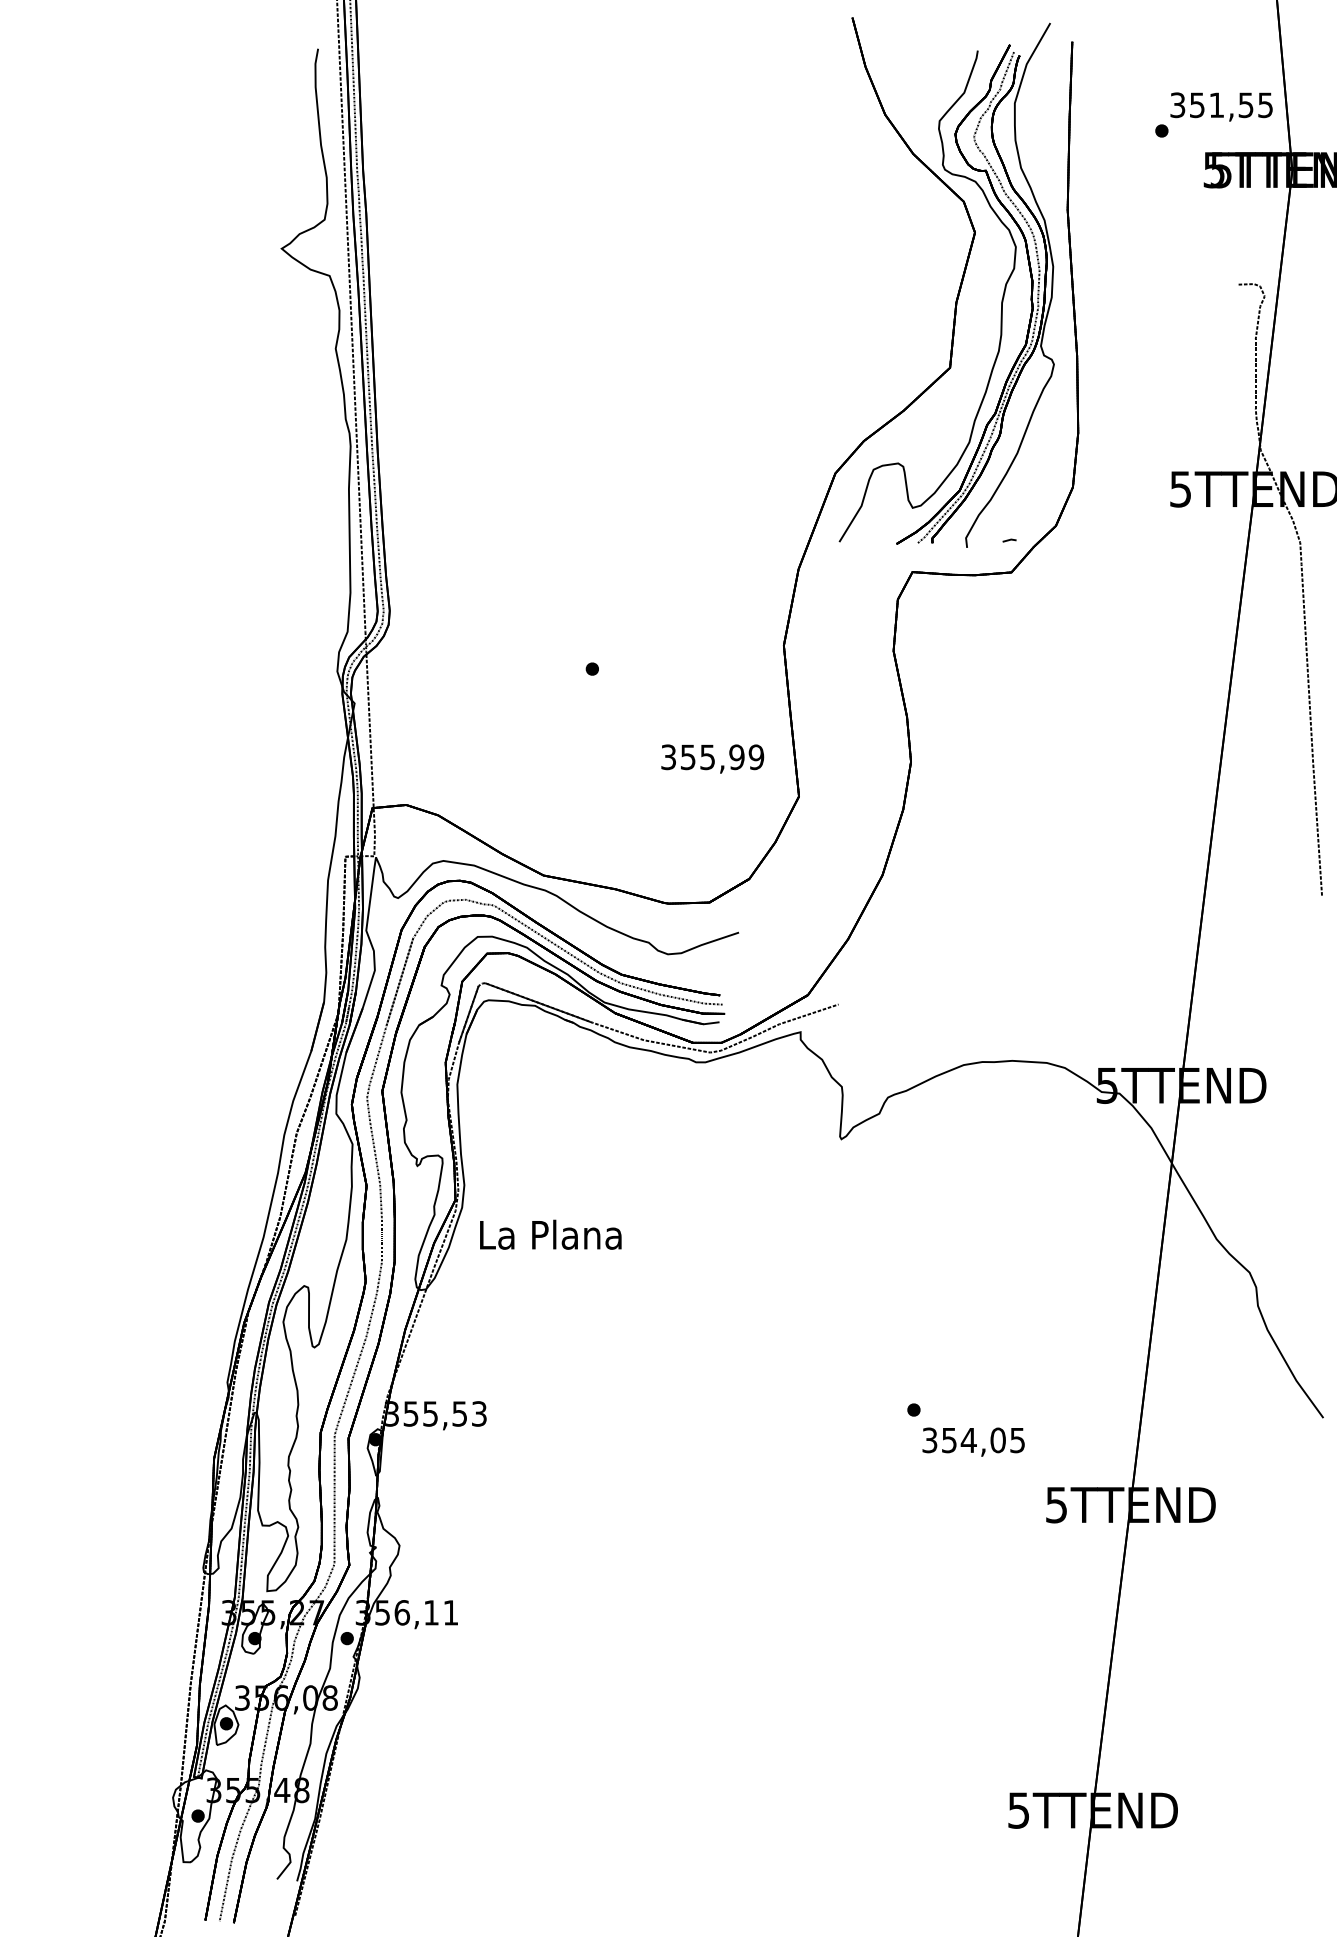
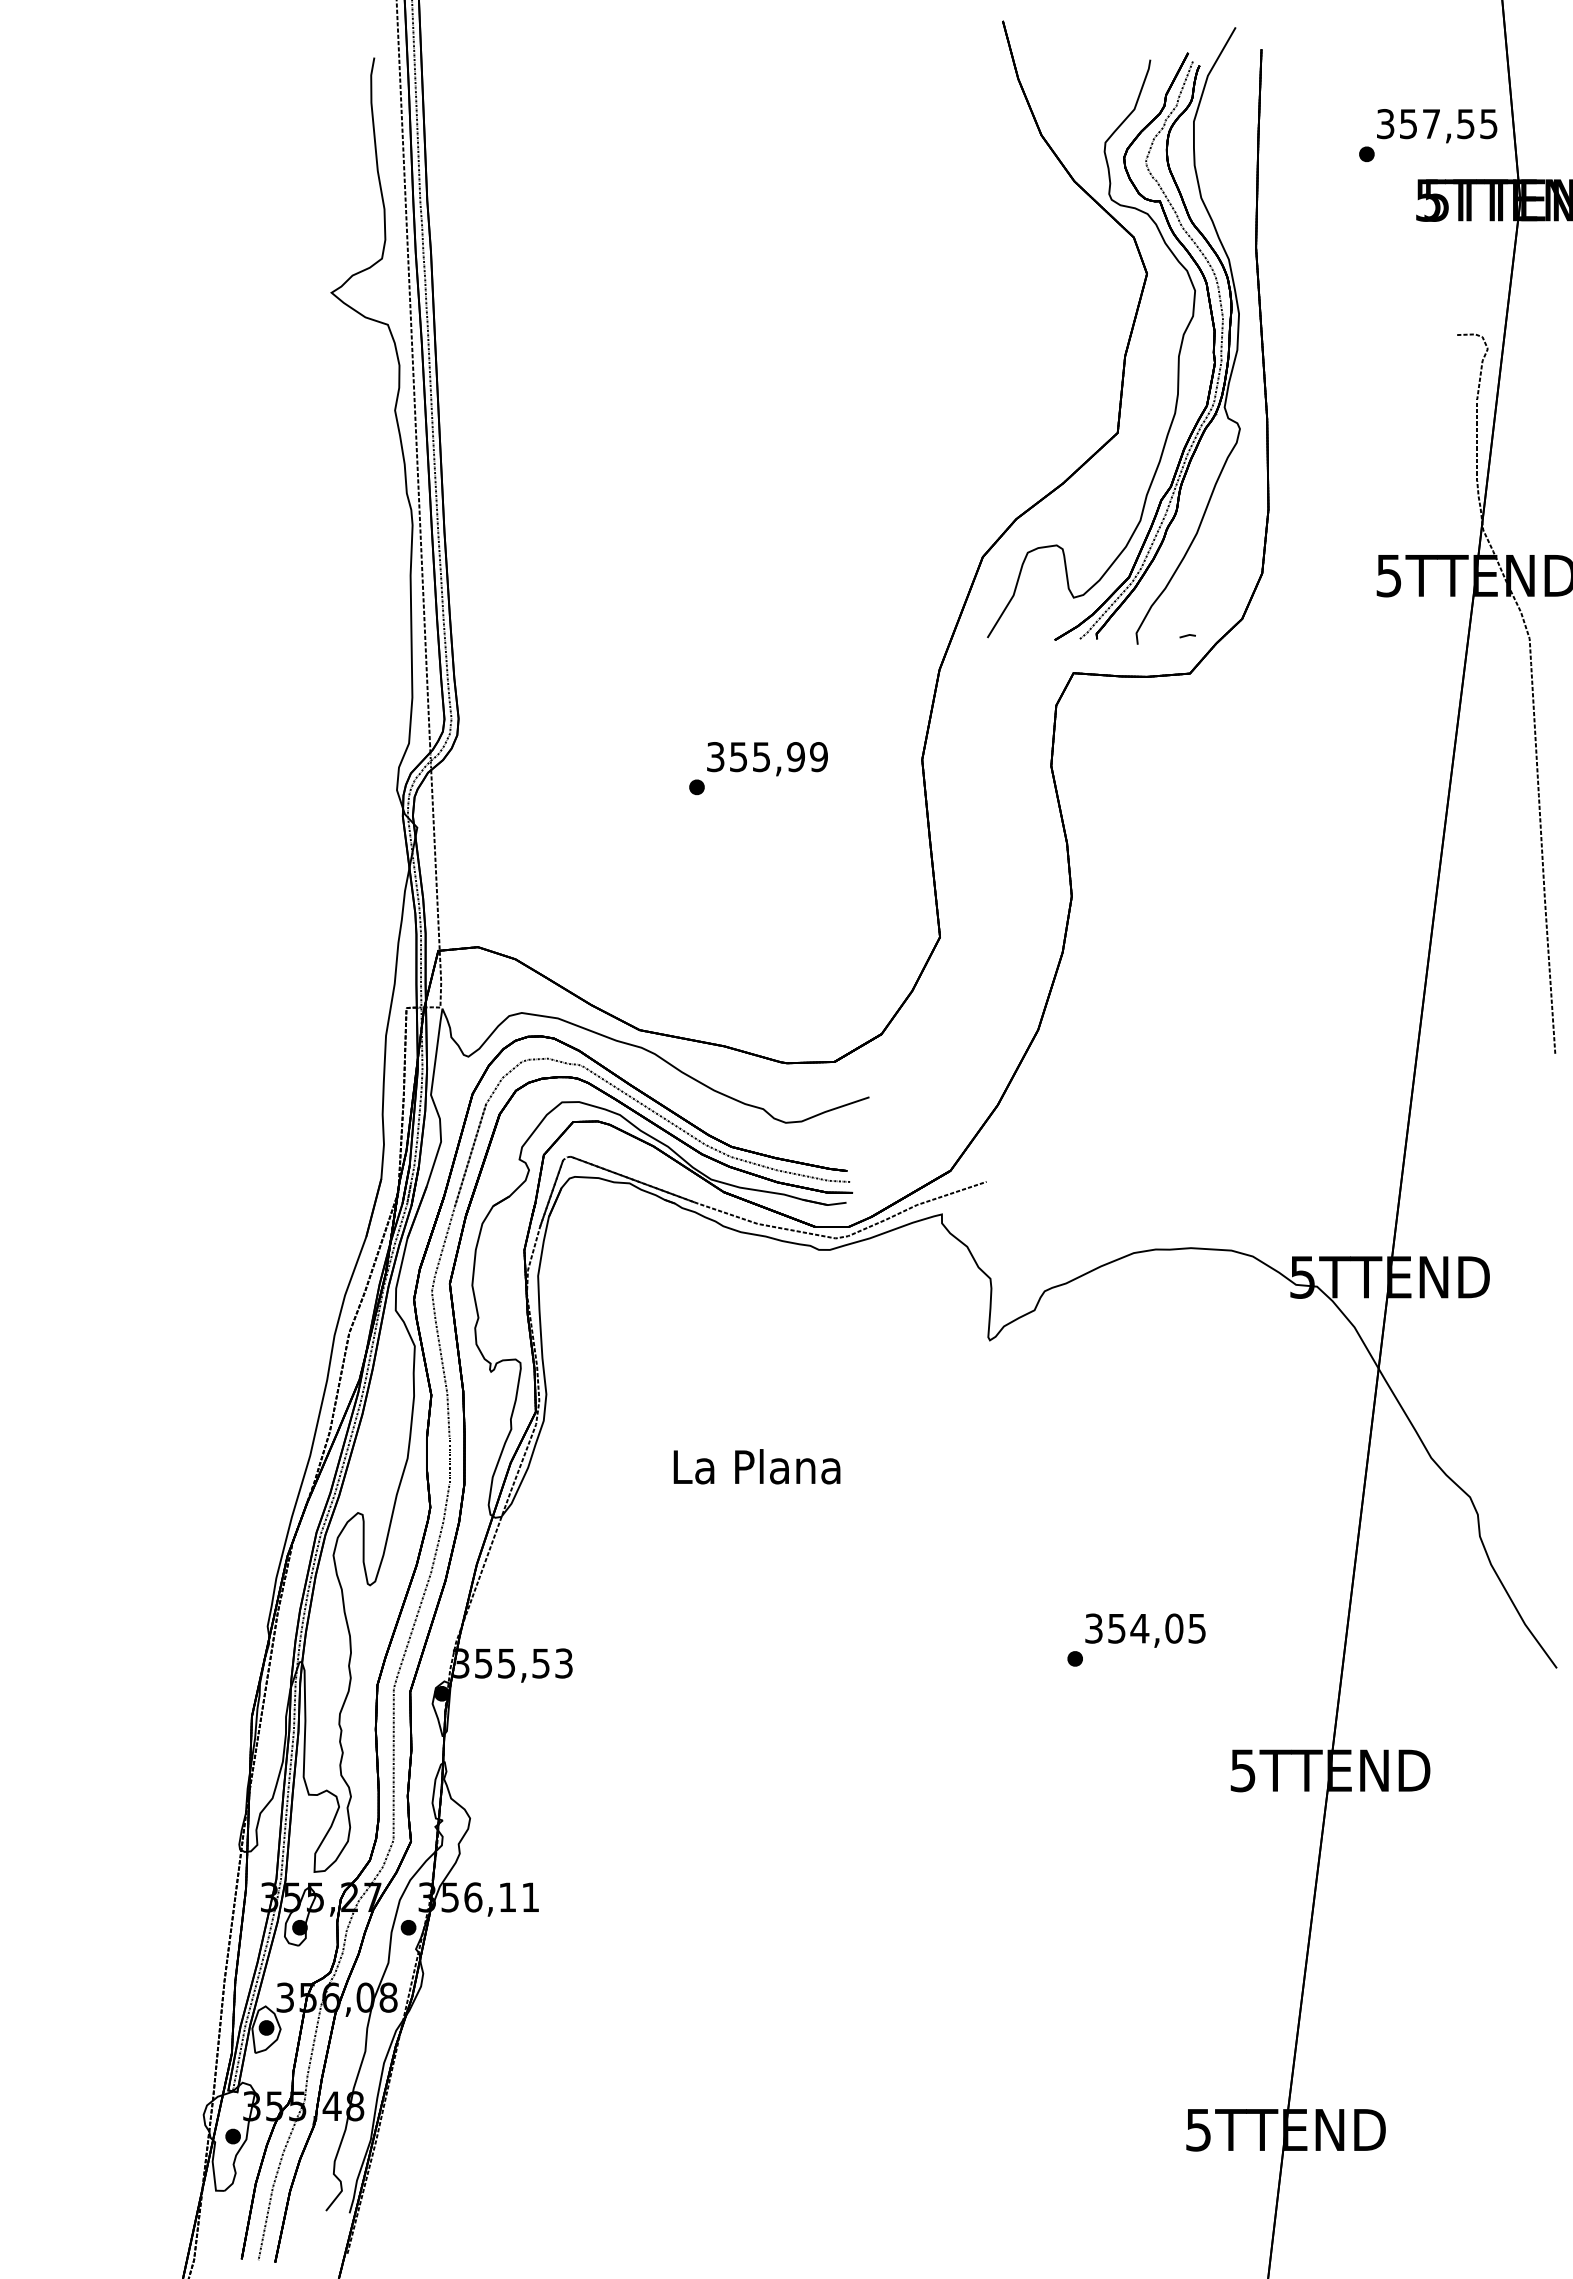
text: (1216, 104) -> (1431, 123), 351,55 -> 357,55
text: (712, 759) -> (767, 759), moved
text: (550, 1234) -> (756, 1466), moved
text: (973, 1442) -> (1145, 1630), moved

